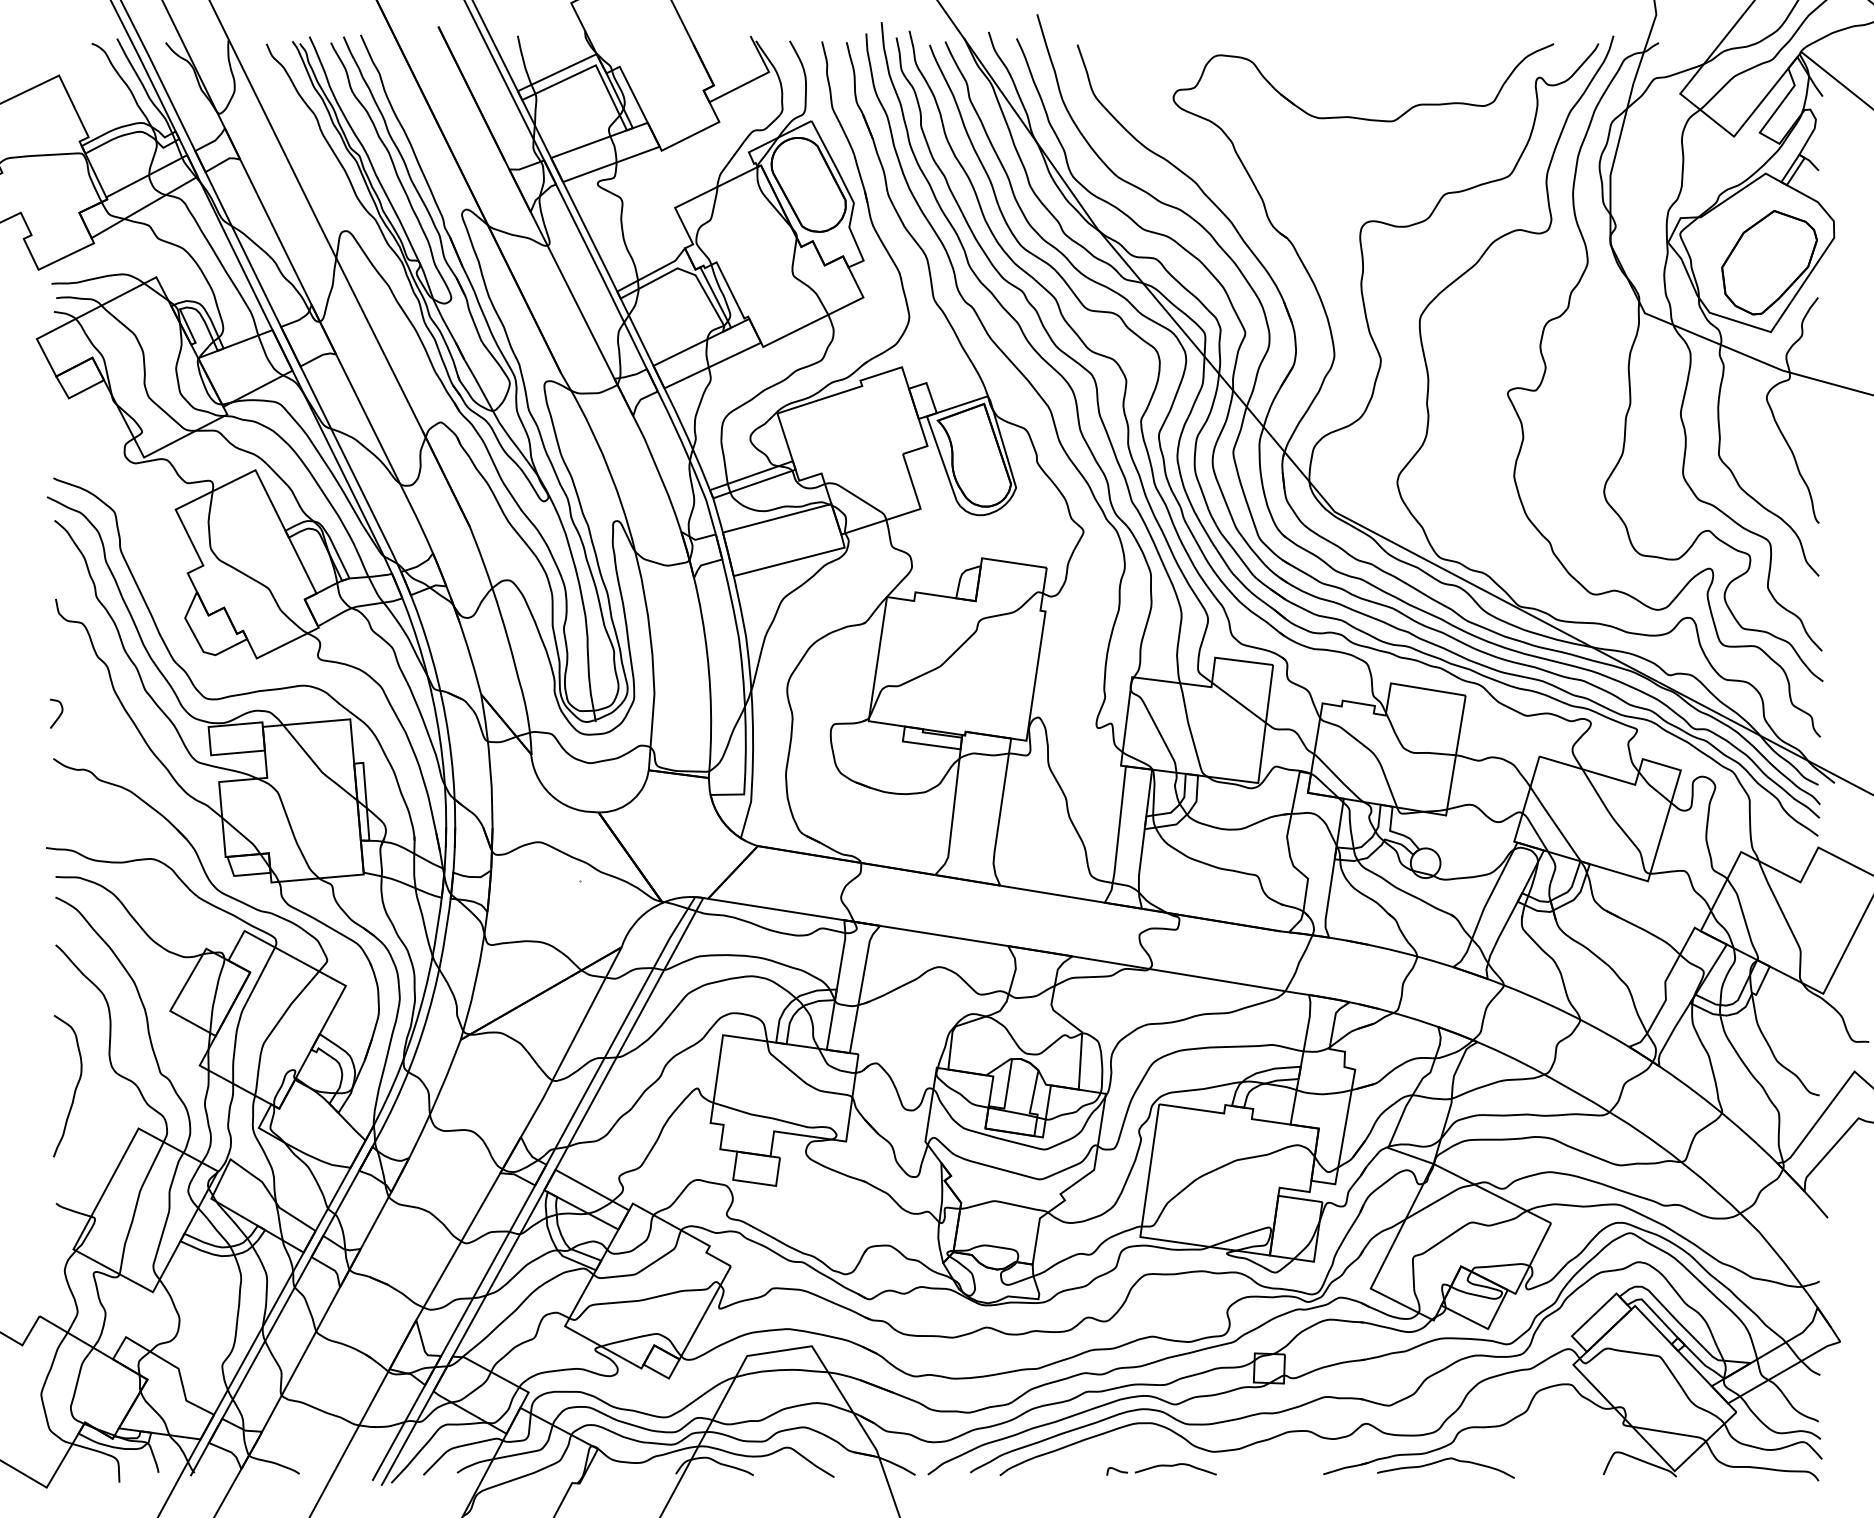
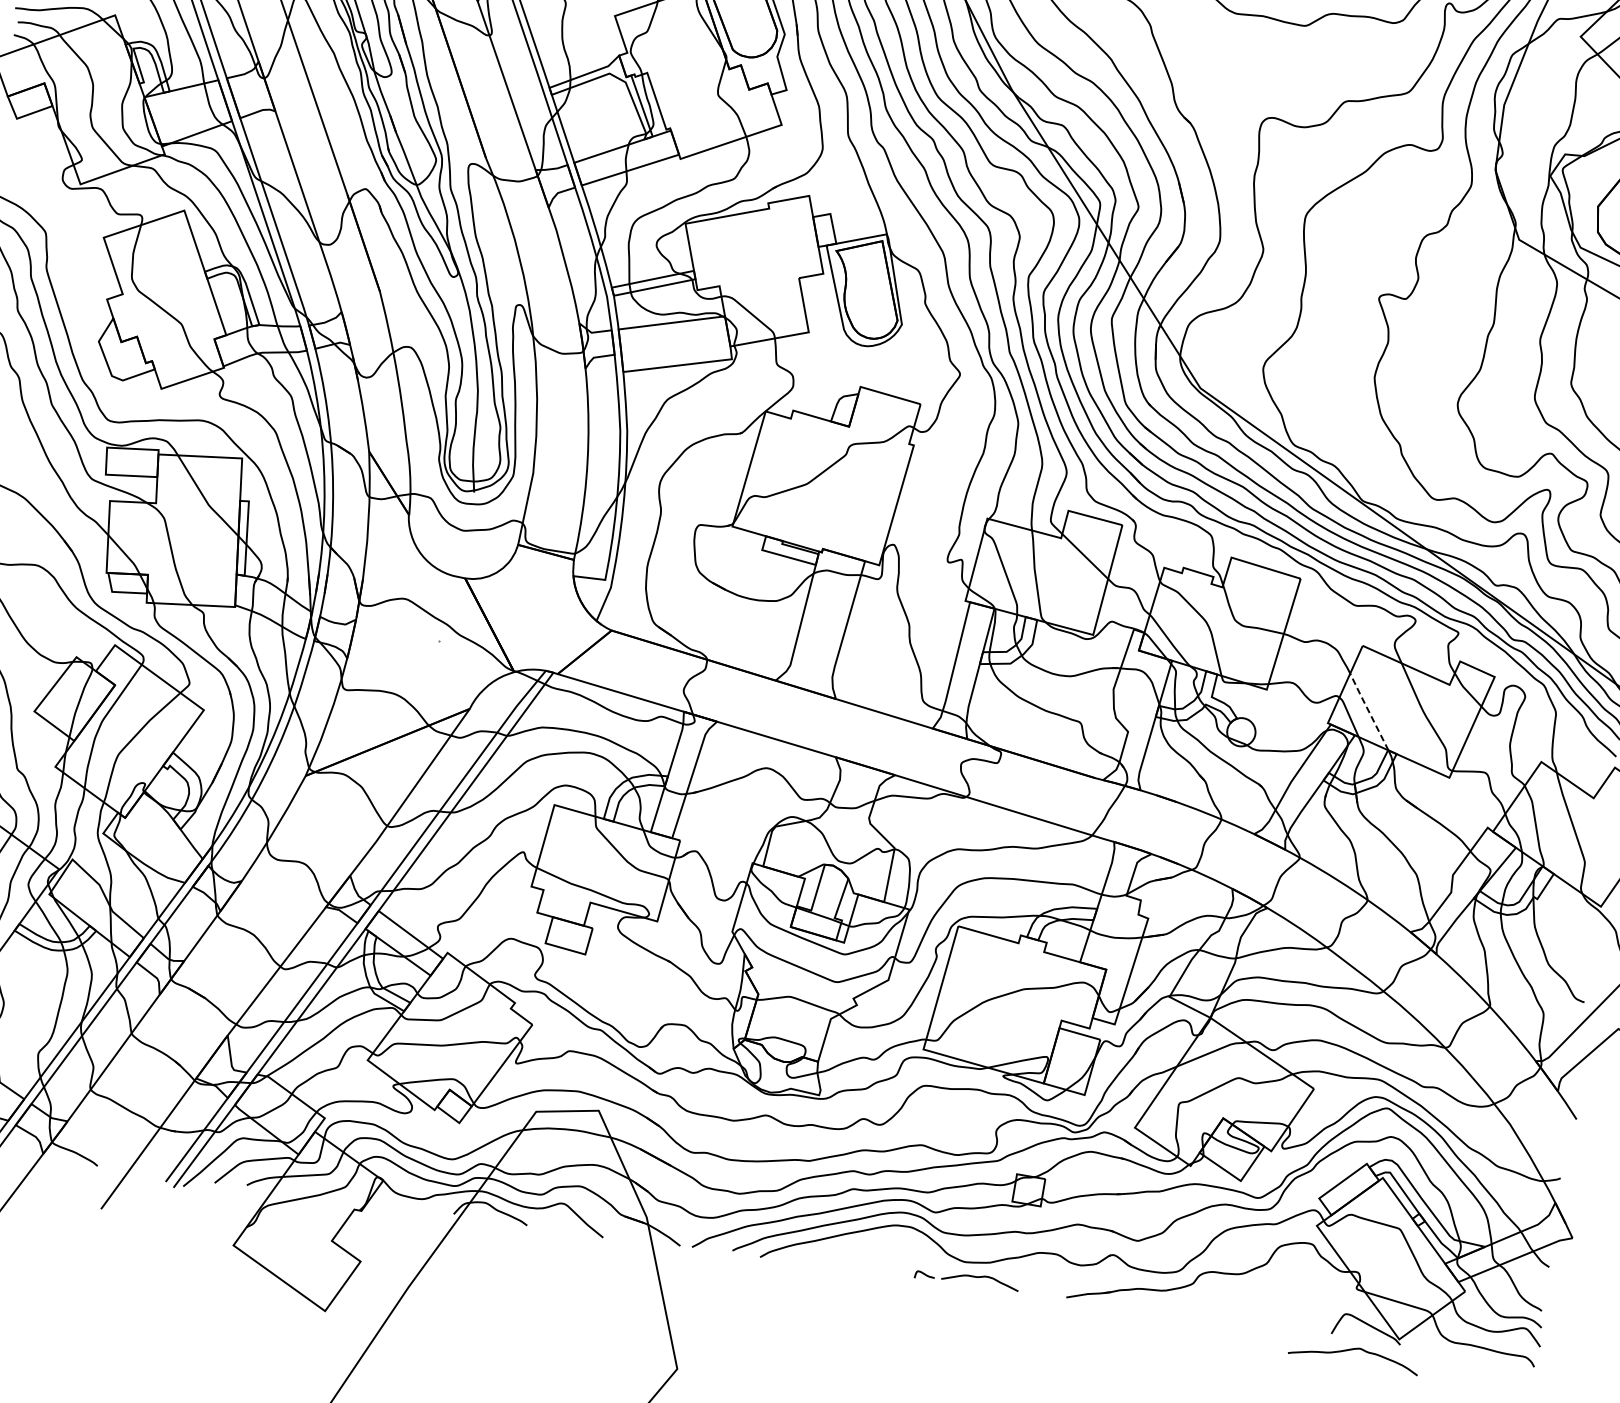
line: (1555, 823) -> (1369, 711), solid -> dashed
curve: (1442, 1461) -> (1351, 1350), moved
part: (1161, 1469) -> (966, 1279), moved

